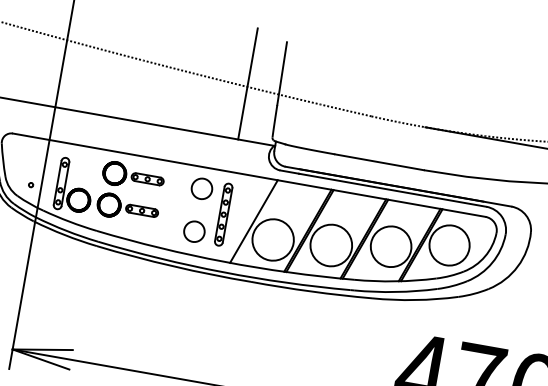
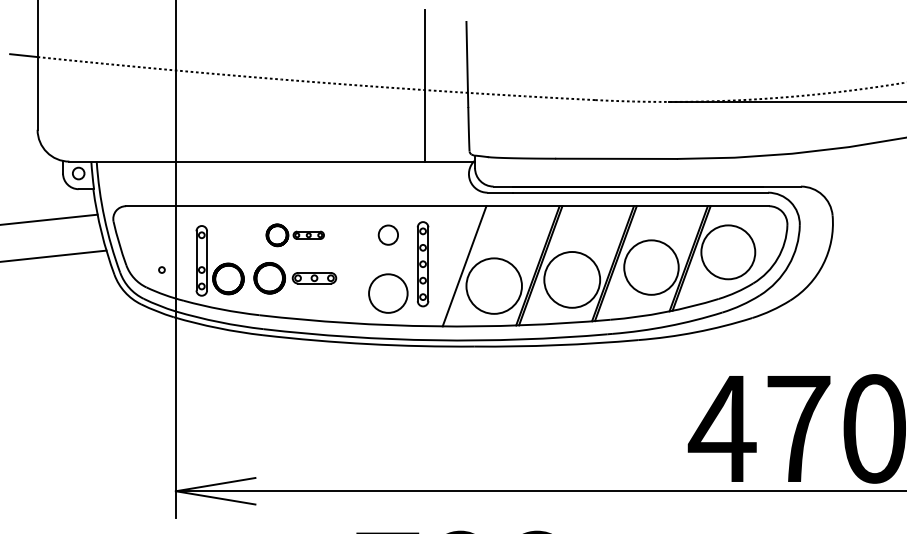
part: (133, 177) -> (295, 235), size x0.7
circle: (202, 188) -> (388, 234), size x0.7
circle: (194, 231) -> (388, 293), size x1.4

